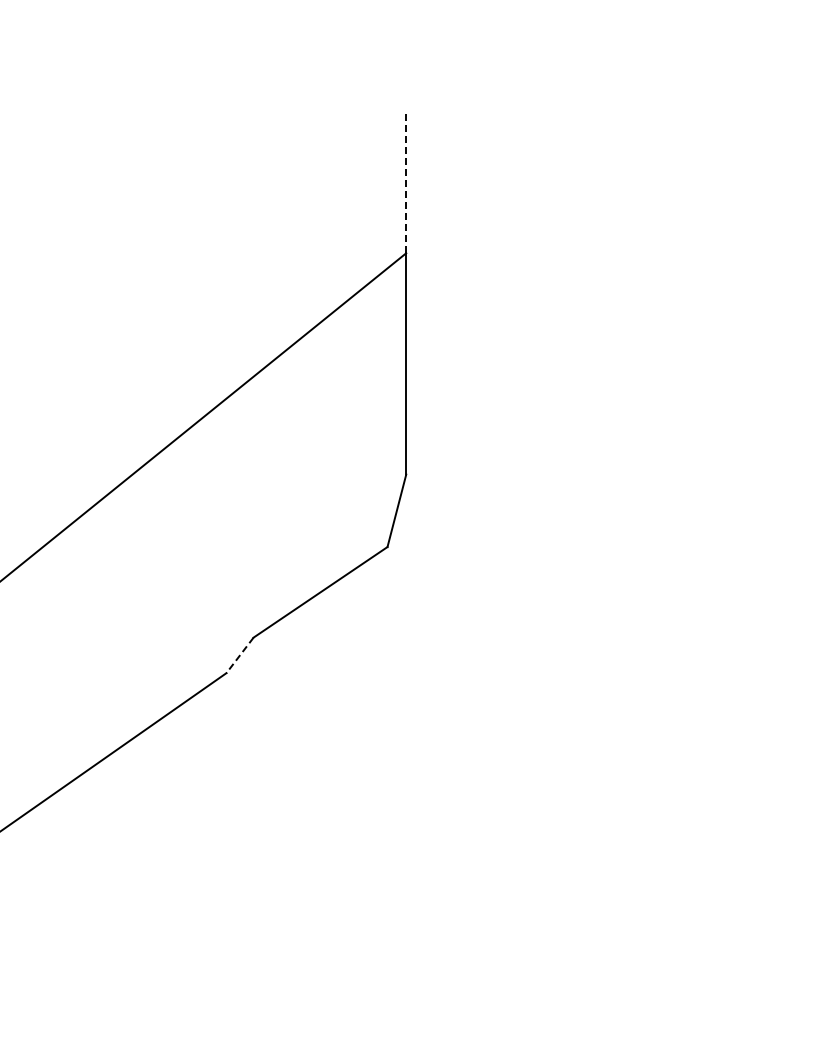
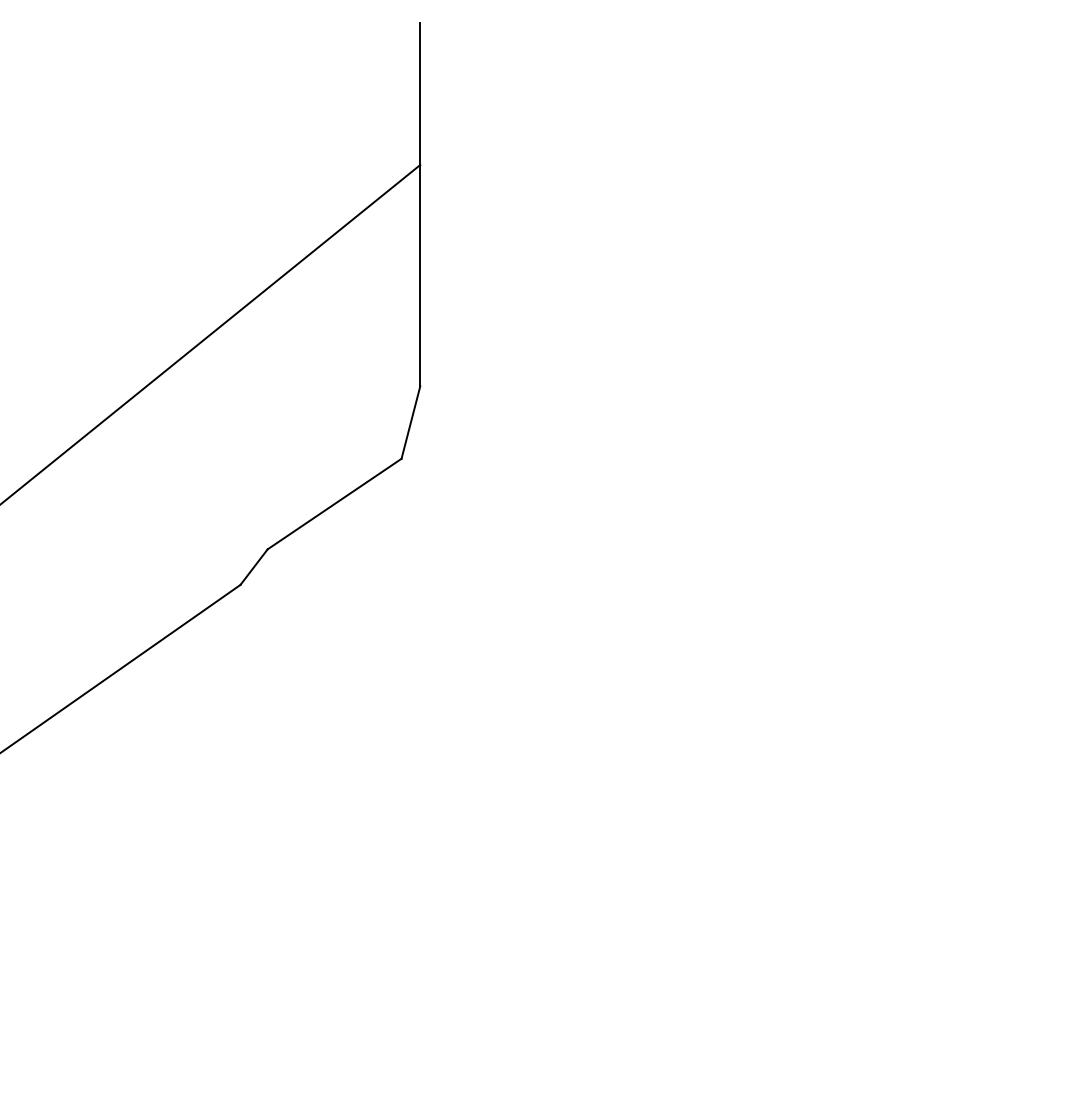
line: (406, 182) -> (420, 94), dashed -> solid
line: (239, 655) -> (253, 567), dashed -> solid

